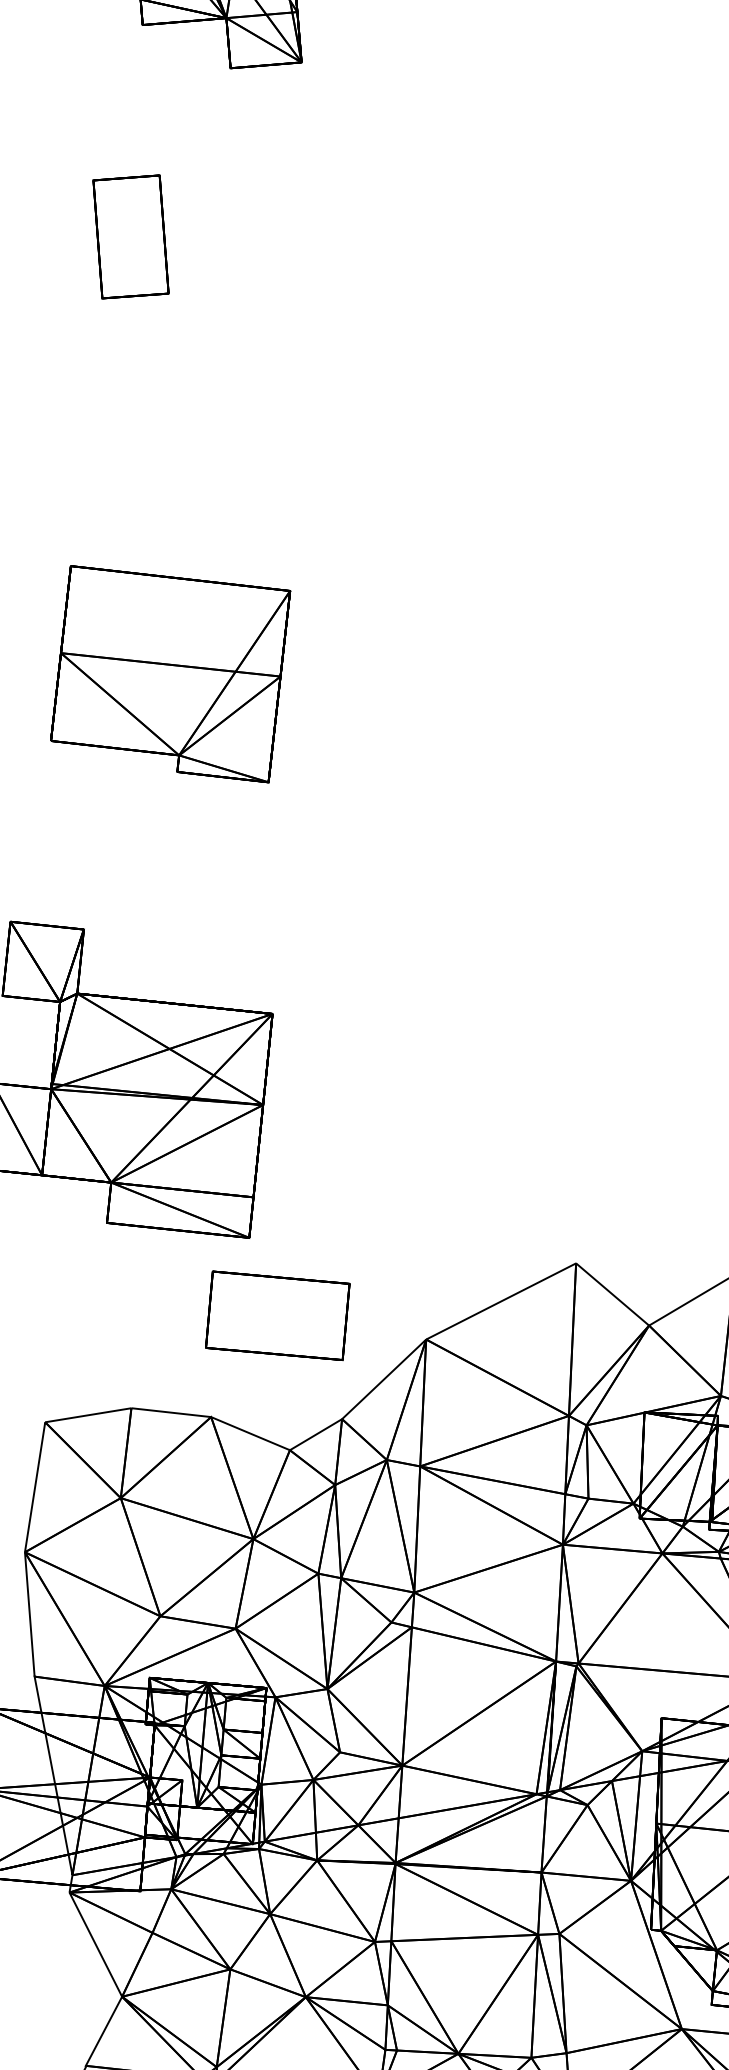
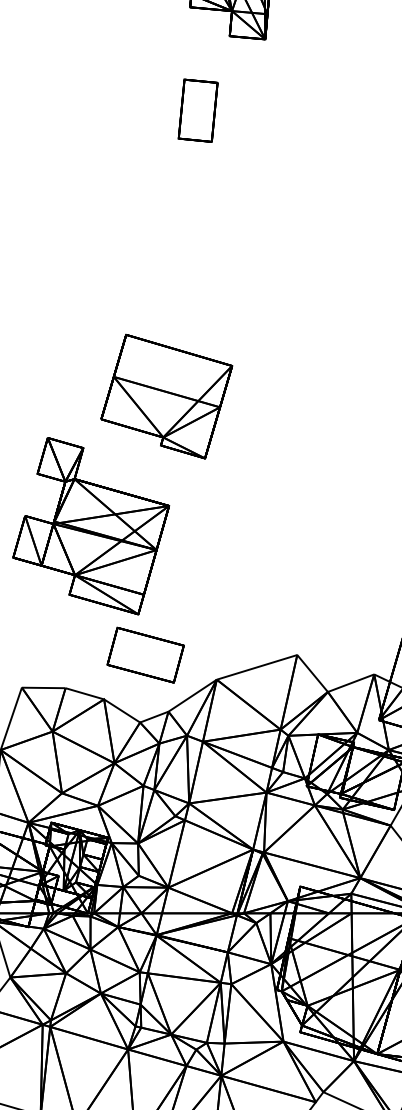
part: (129, 236) -> (197, 110), moved
part: (171, 673) -> (166, 396), moved

